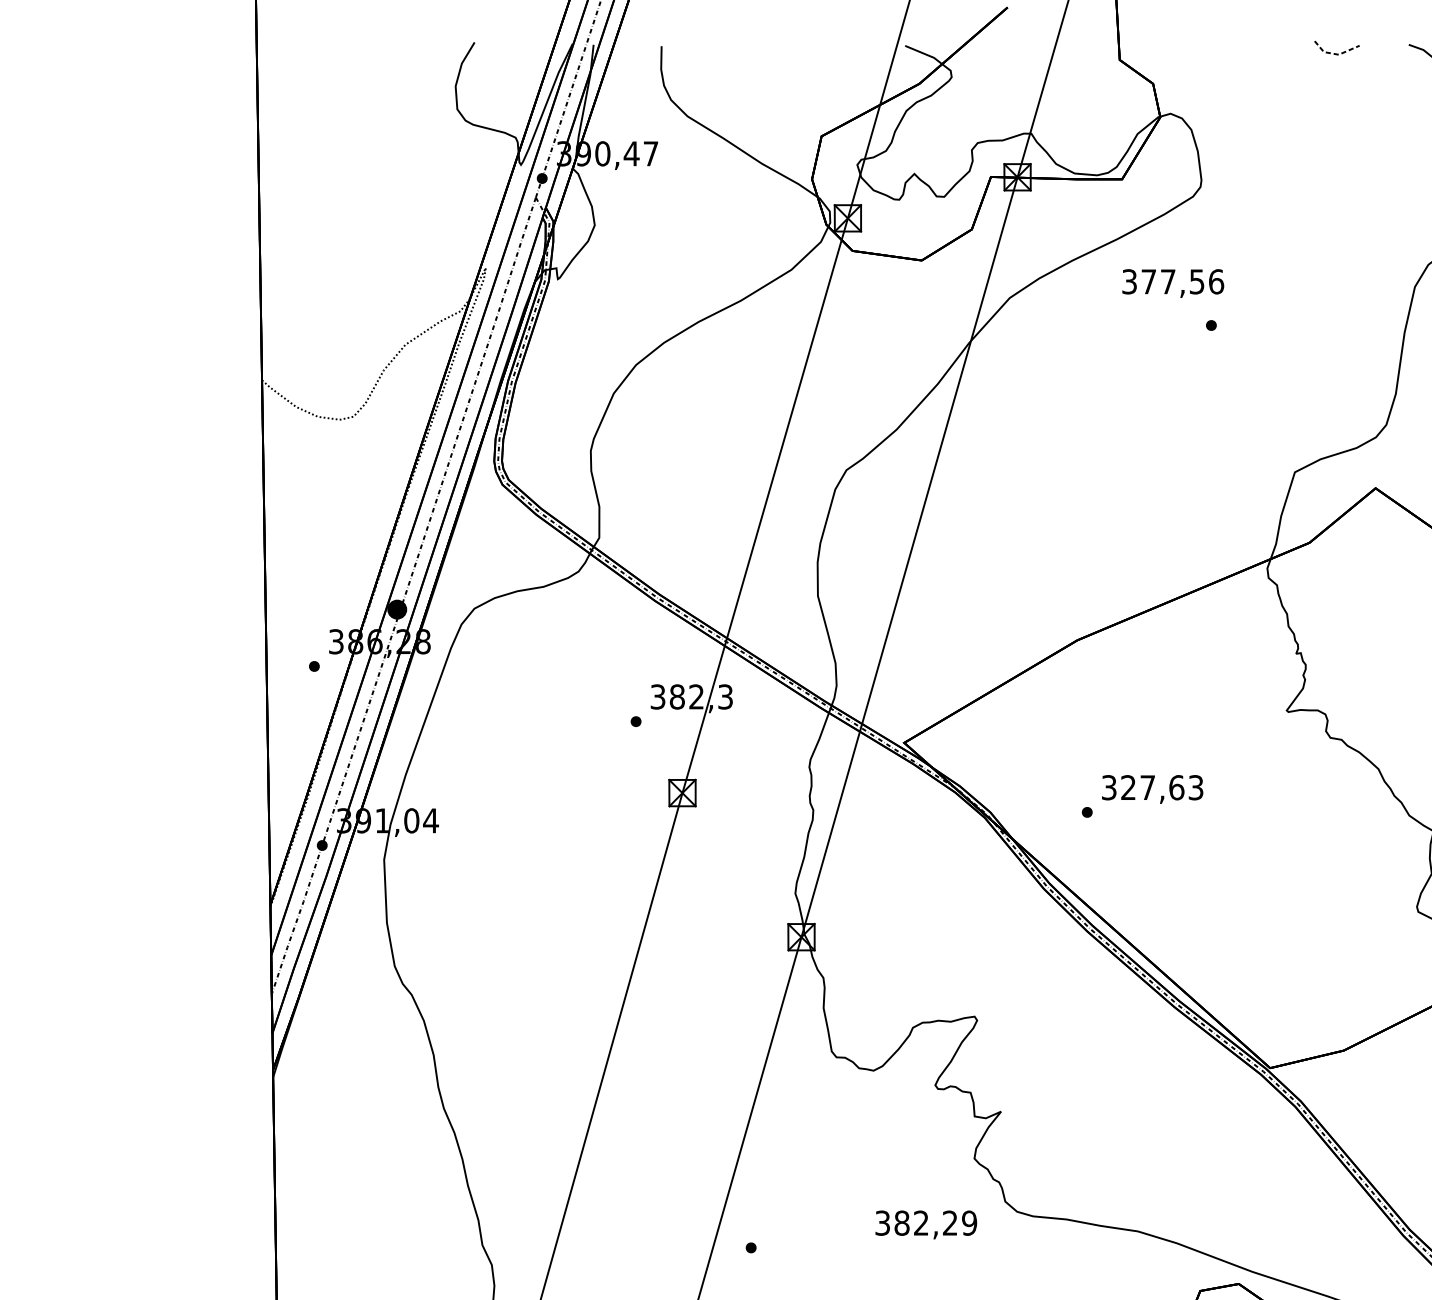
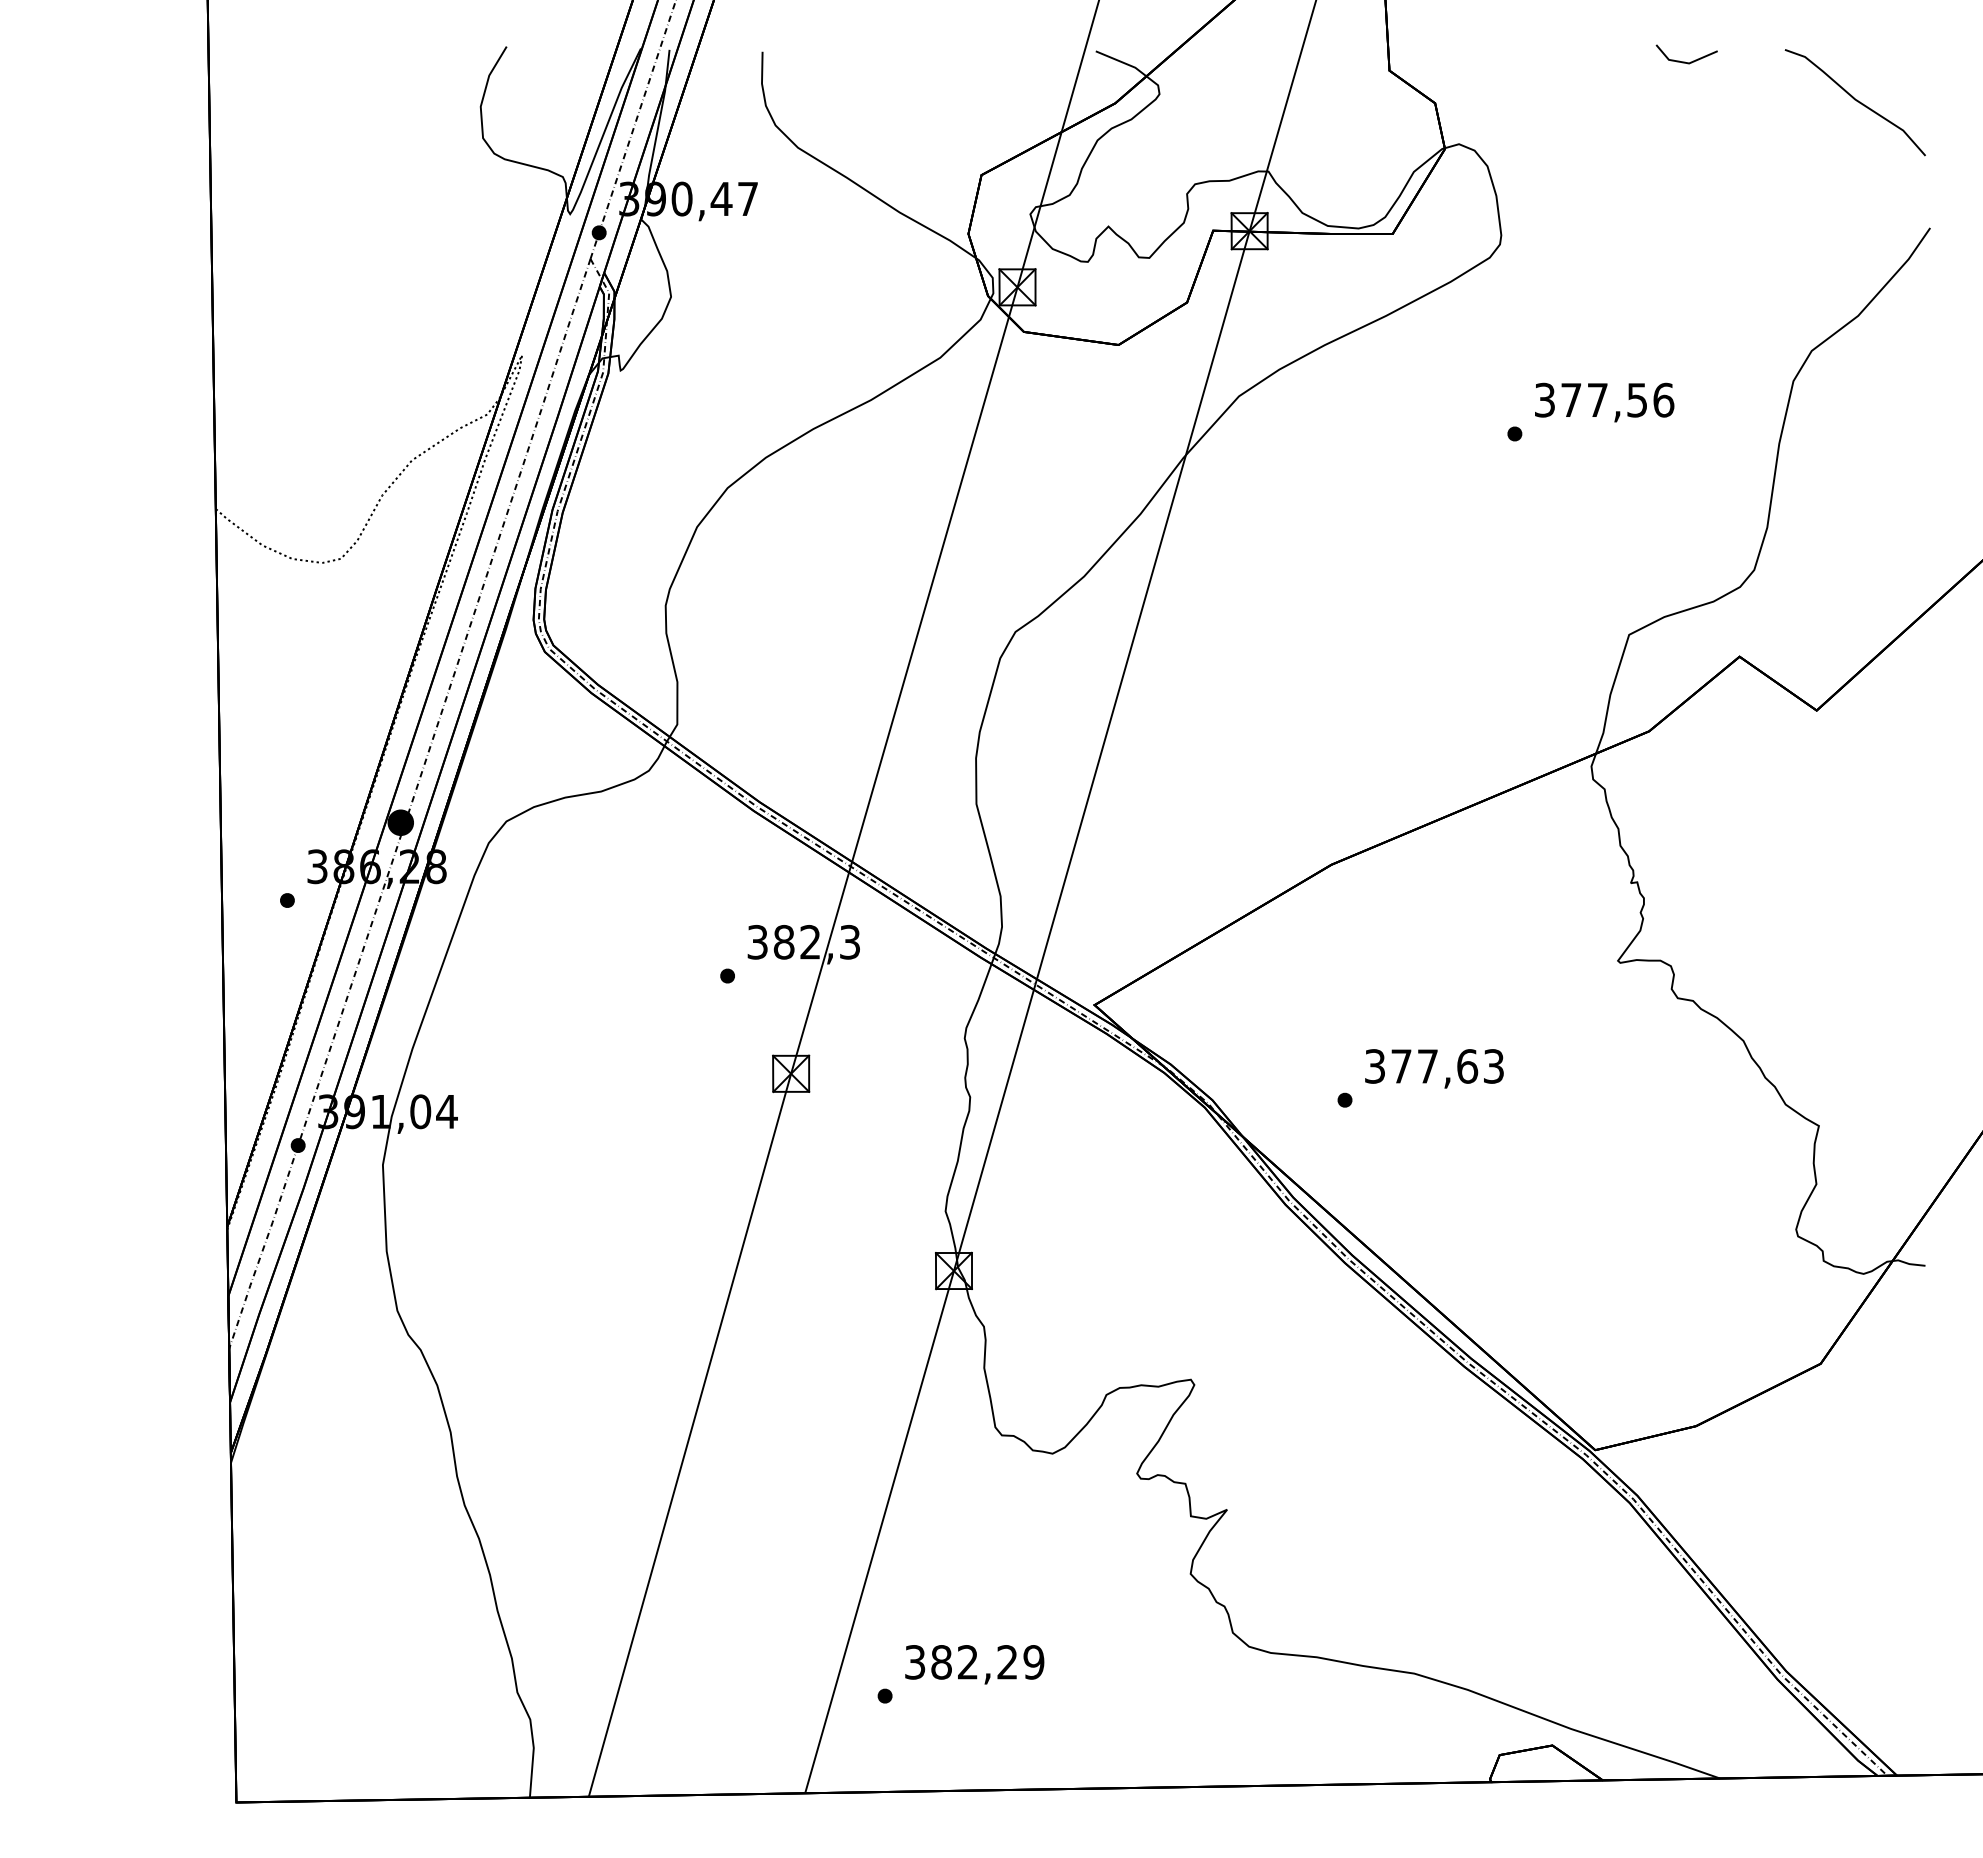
line: (1336, 54) -> (1685, 62), dashed -> solid
text: (1173, 283) -> (1604, 402), moved
text: (1128, 787) -> (1401, 1066), 327,63 -> 377,63
text: (926, 1224) -> (974, 1664), moved

